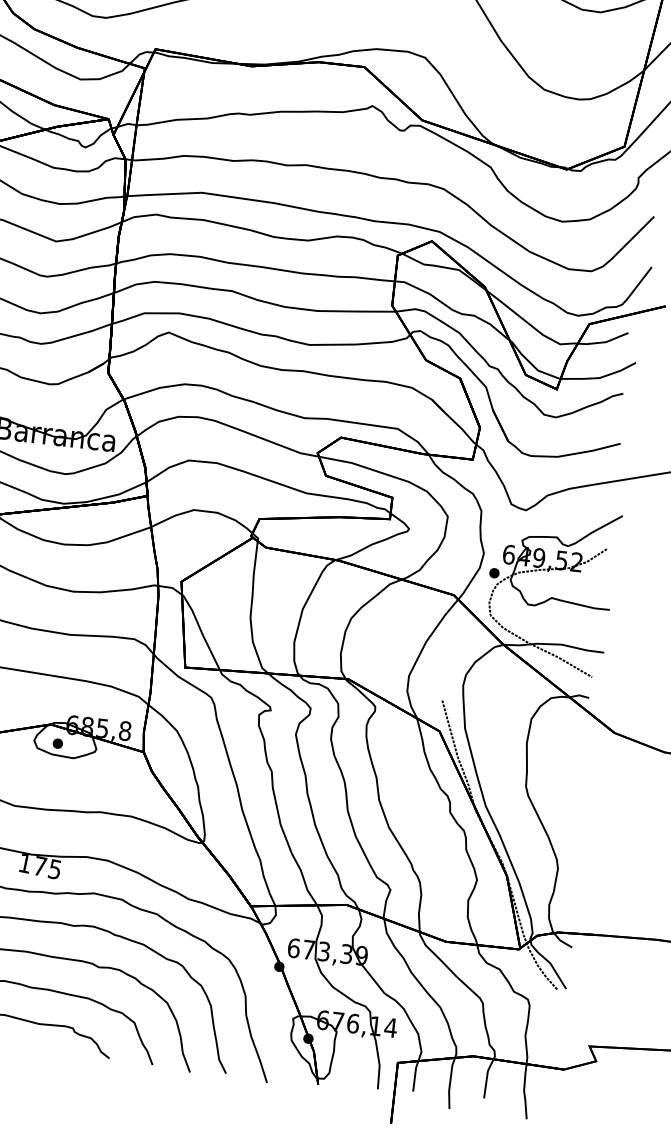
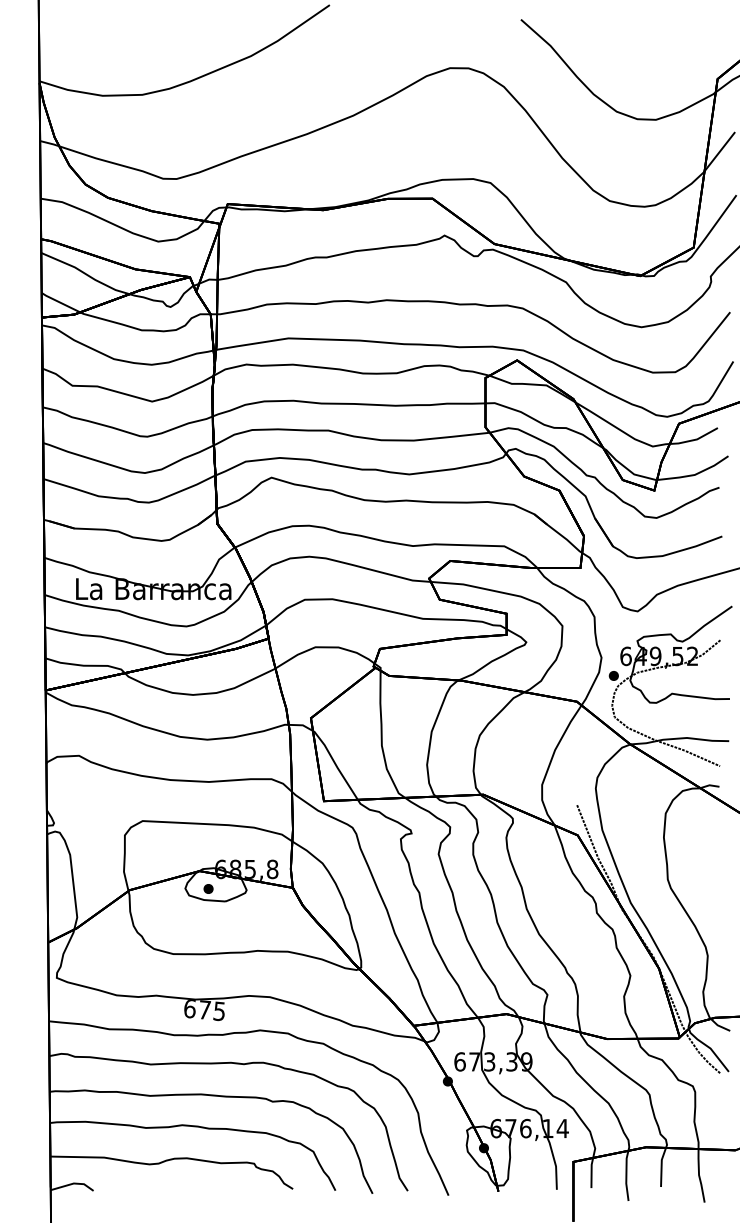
text: (24, 863) -> (189, 1008), 175 -> 675

